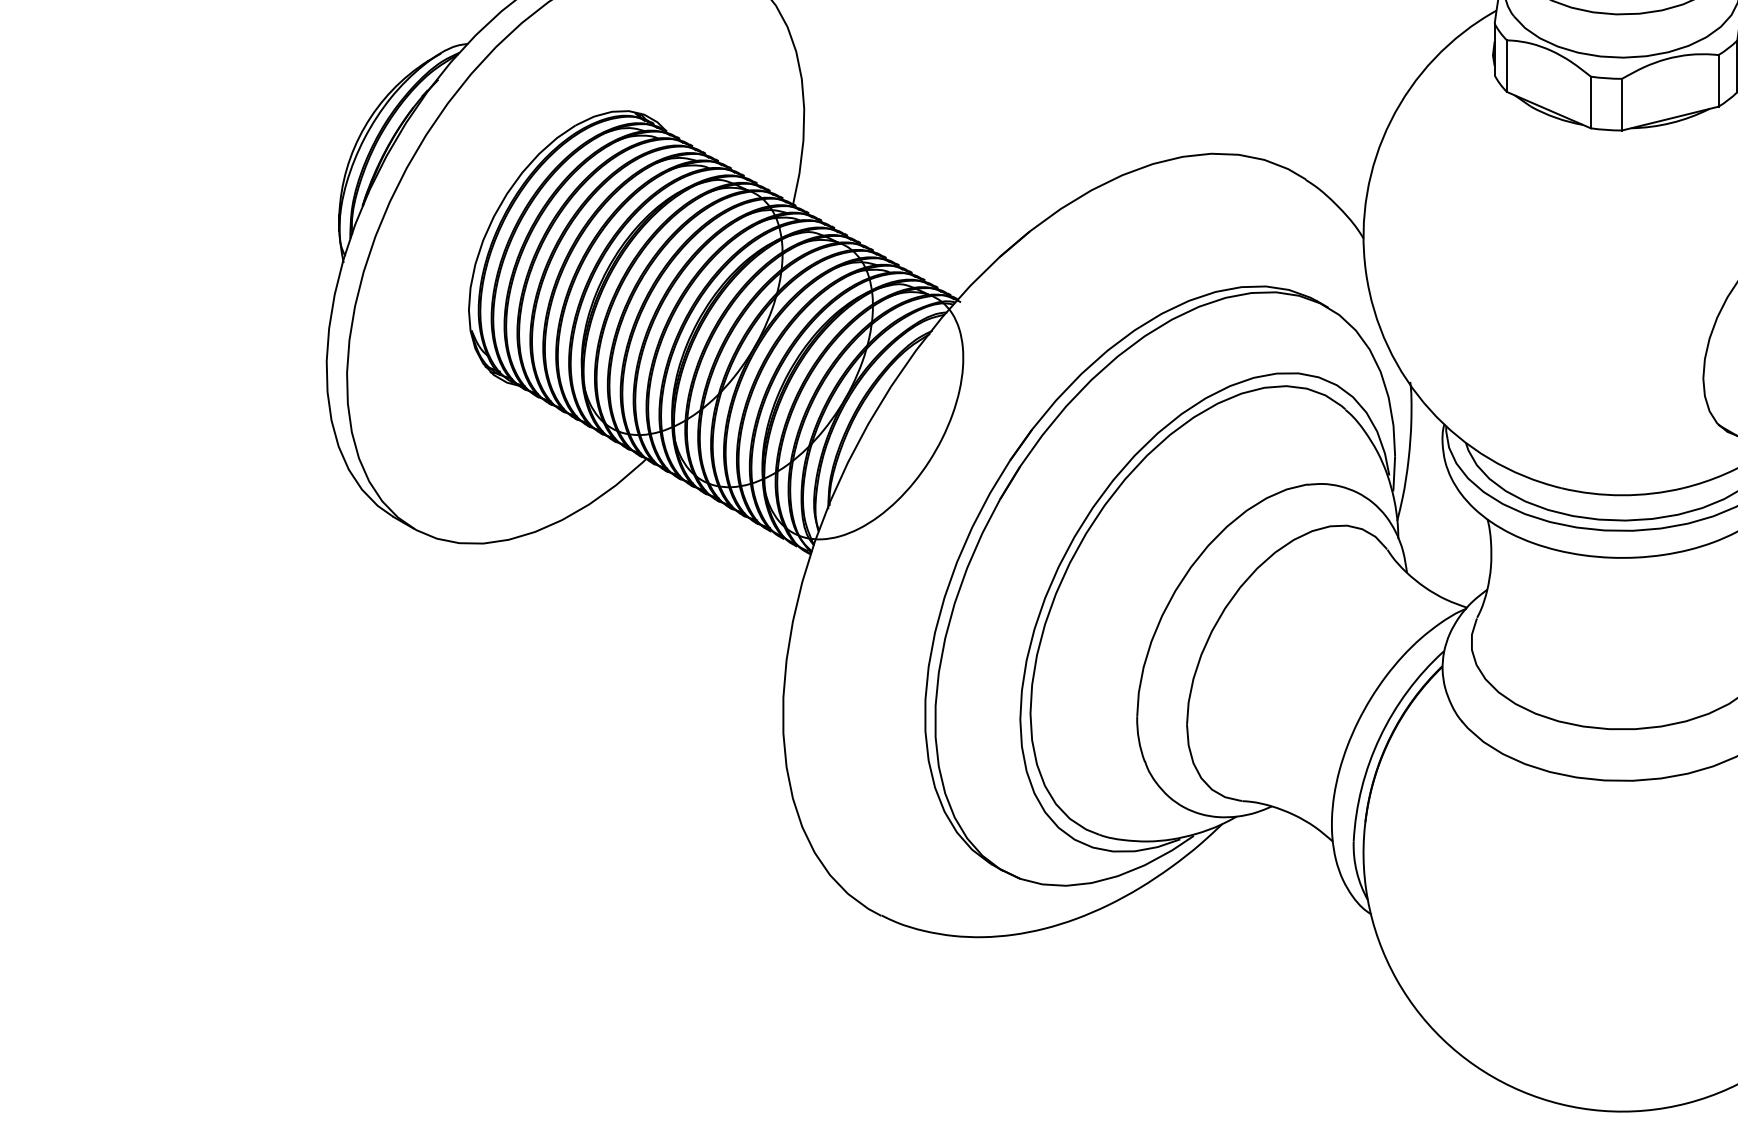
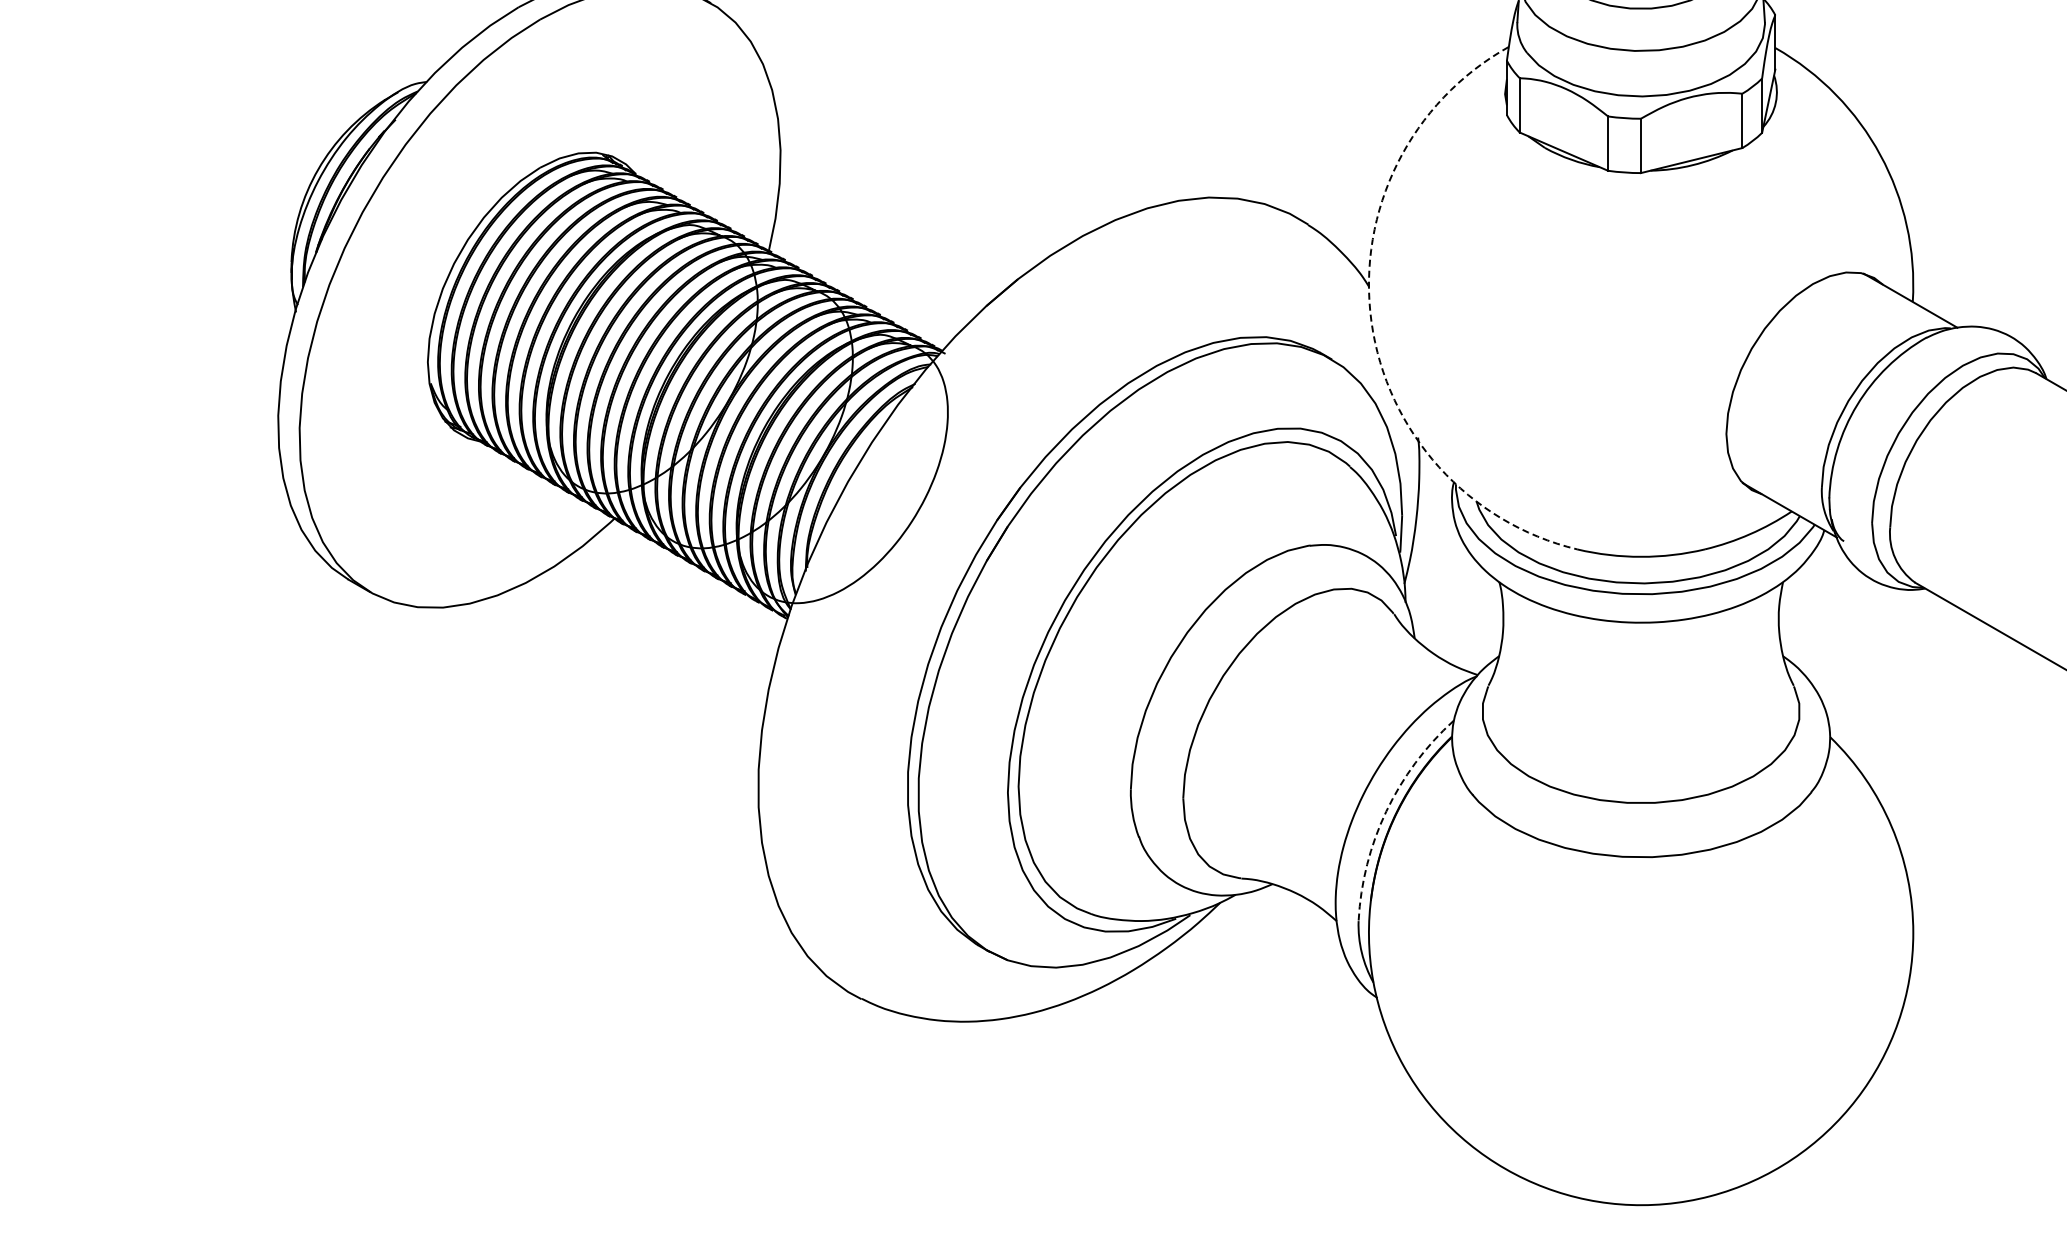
arc: (1365, 271) -> (1371, 321), solid -> dashed
arc: (1380, 737) -> (1386, 811), solid -> dashed

